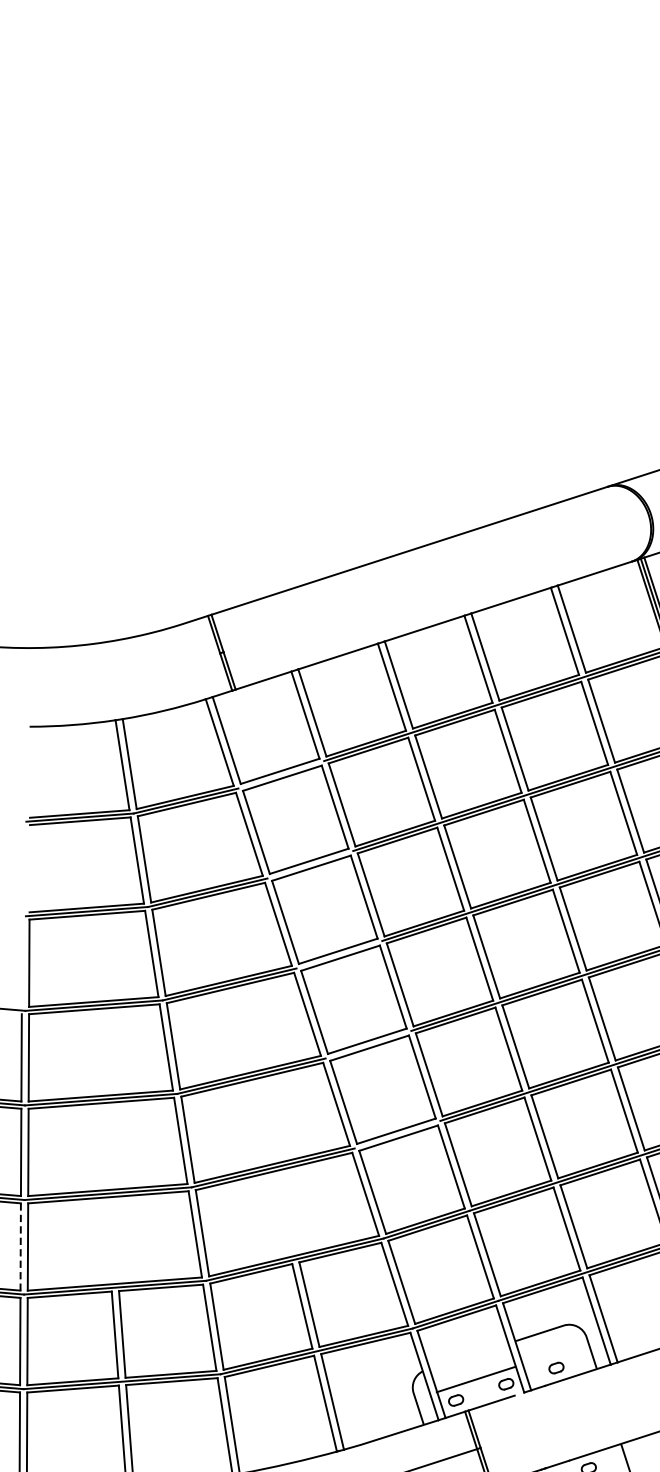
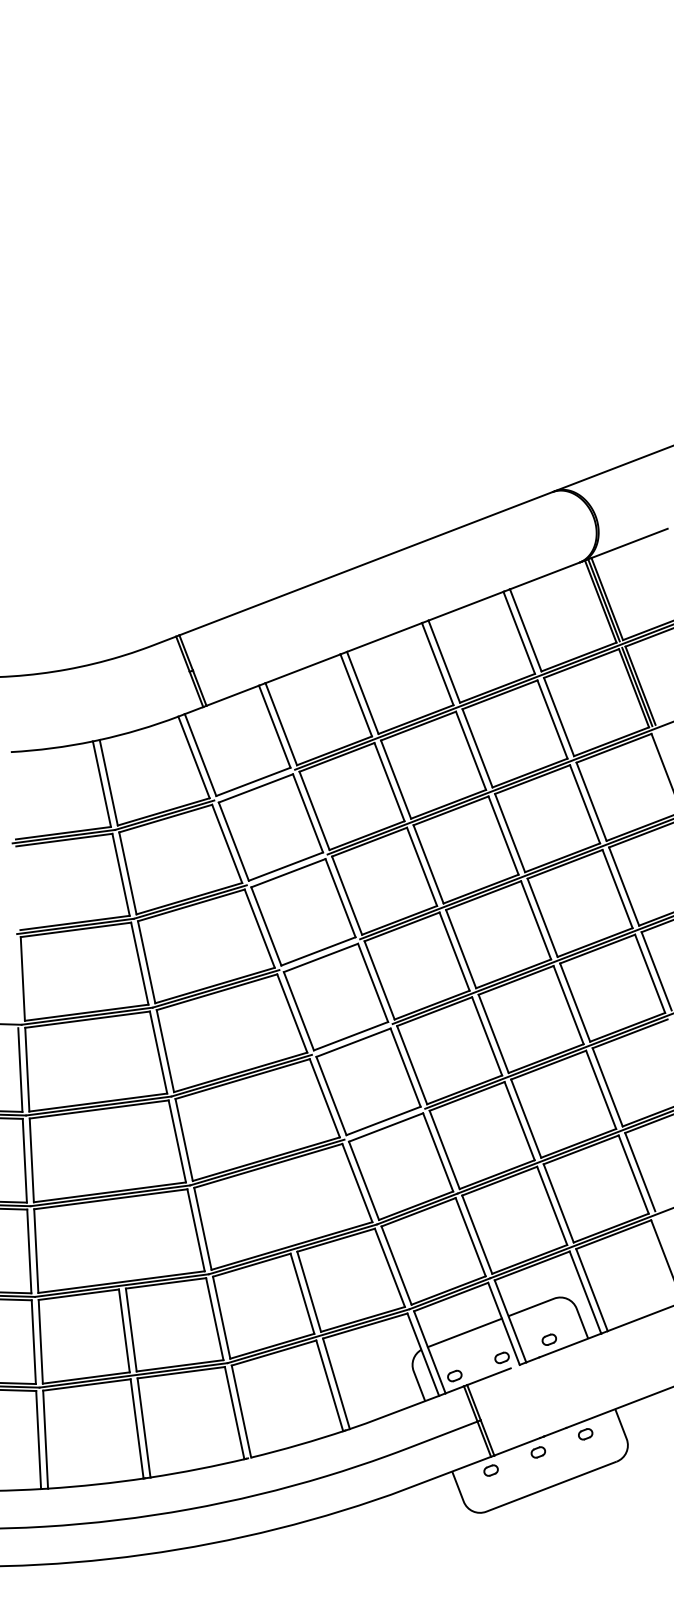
line: (20, 1247) -> (29, 1251), dashed -> solid
line: (475, 1379) -> (464, 1332), moved

